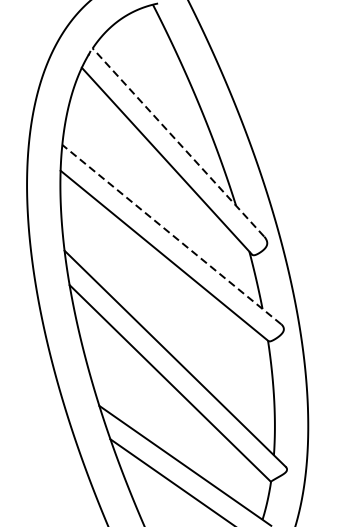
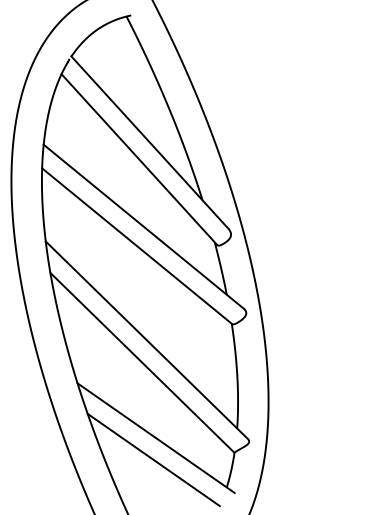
line: (178, 142) -> (149, 142), dashed -> solid
line: (171, 234) -> (143, 226), dashed -> solid

